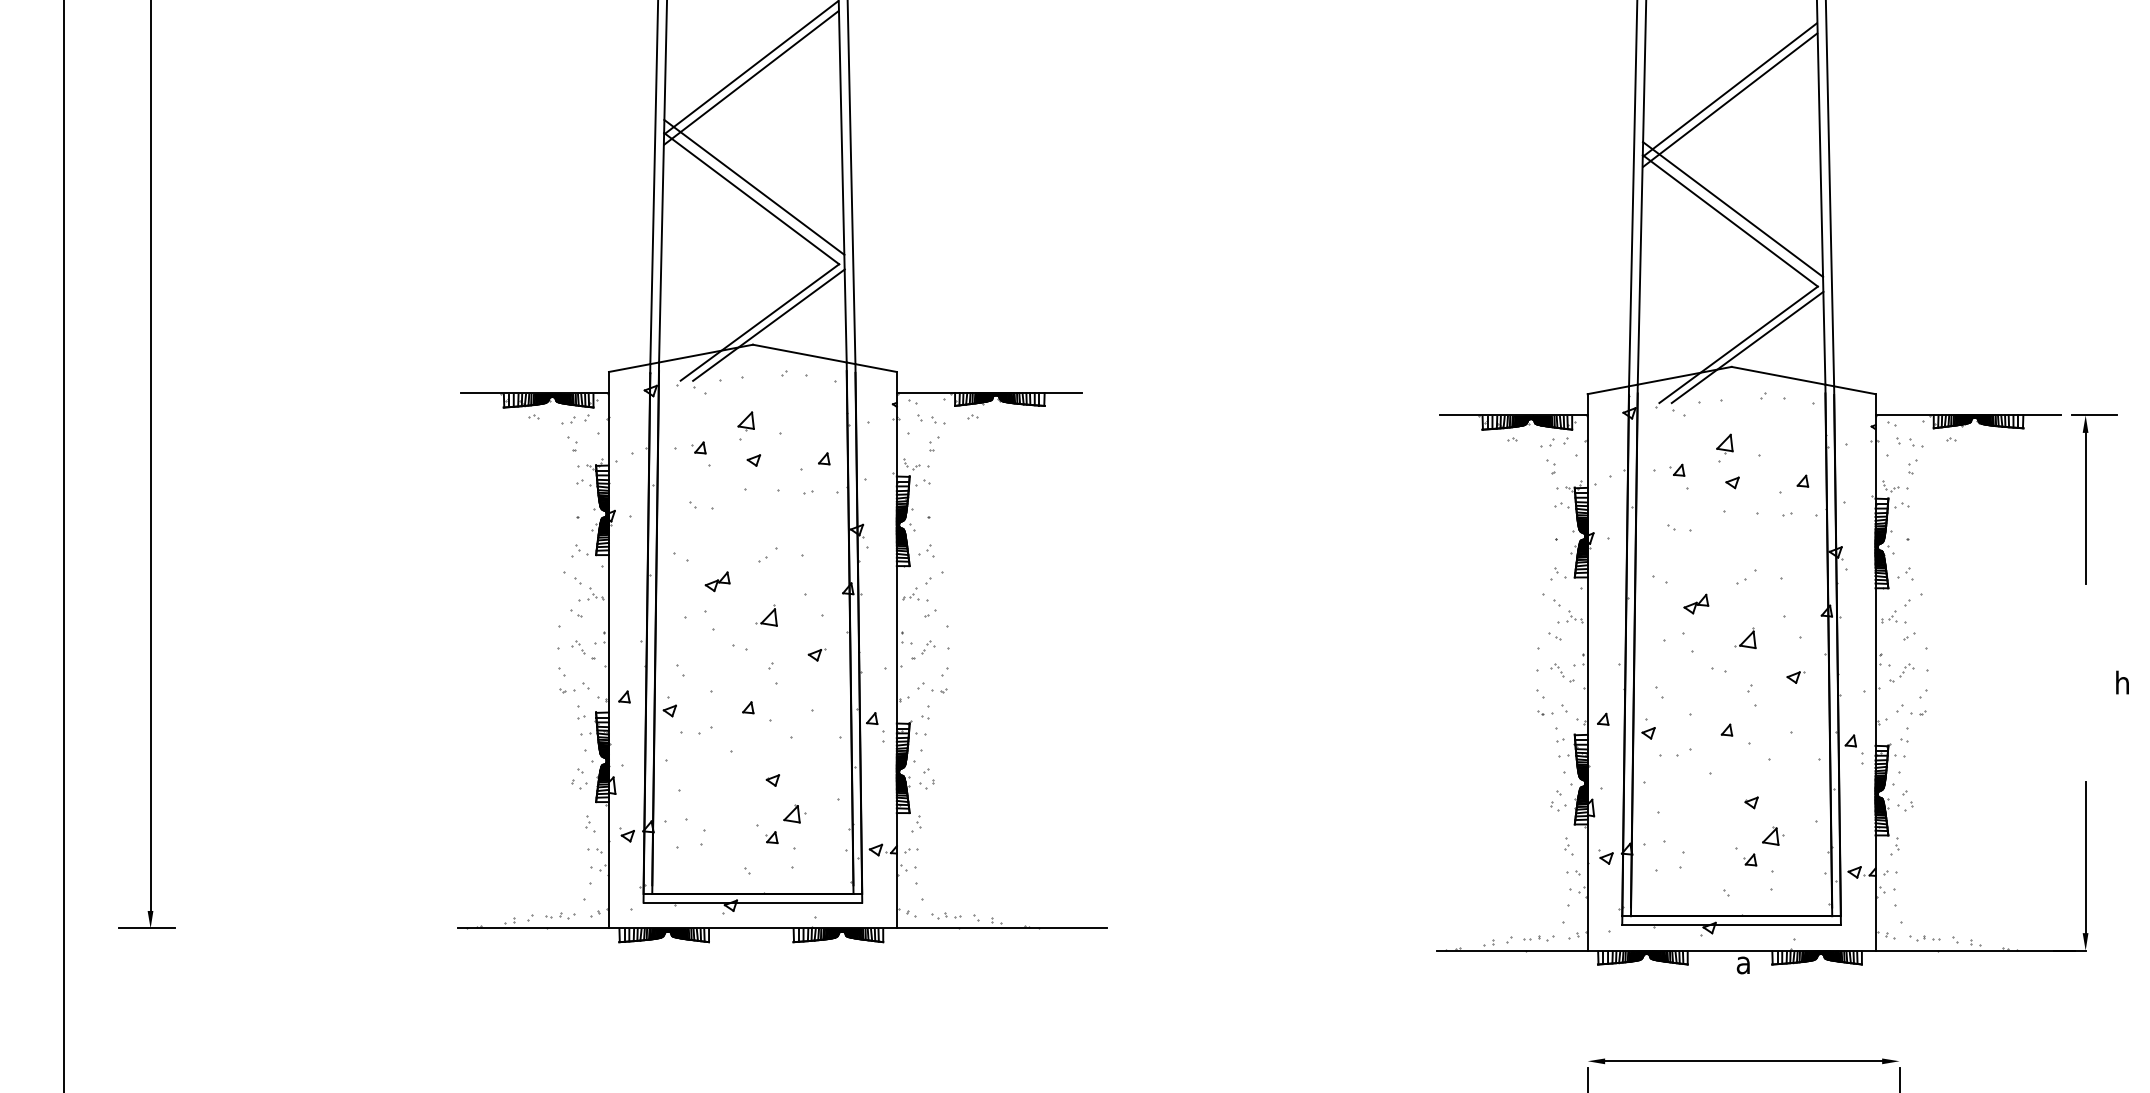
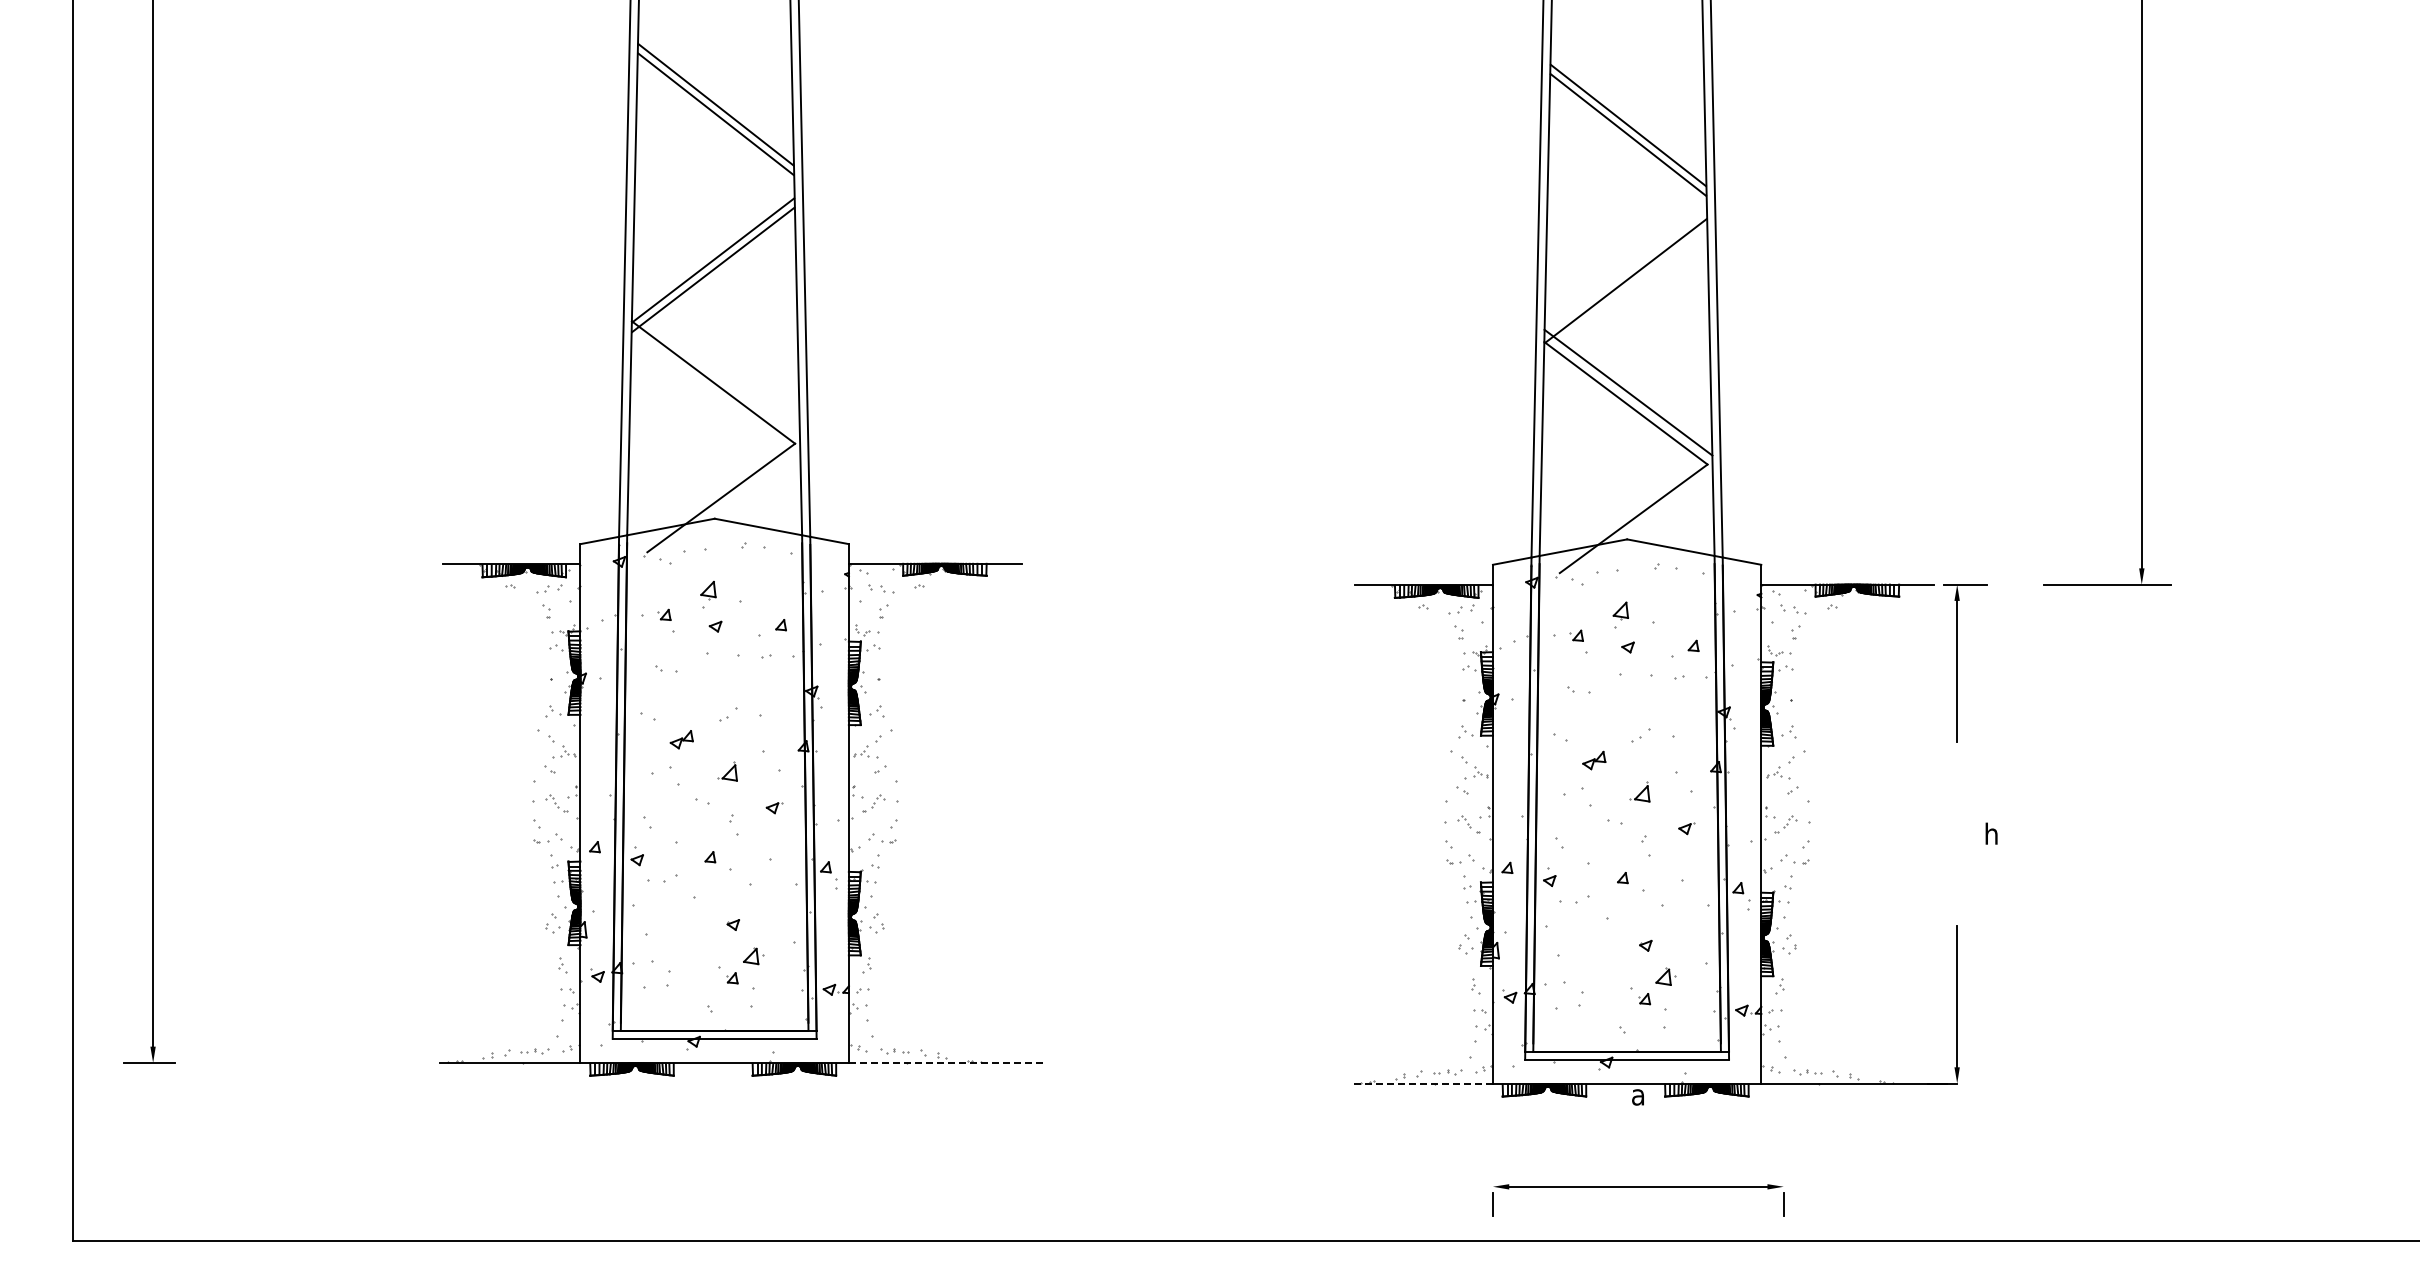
line: (1729, 99) -> (1625, 290), removed
line: (754, 186) -> (716, 371), removed
line: (768, 325) -> (729, 500), removed
line: (1747, 347) -> (1641, 521), removed
line: (1001, 927) -> (946, 1062), solid -> dashed
line: (1512, 950) -> (1422, 1083), solid -> dashed

